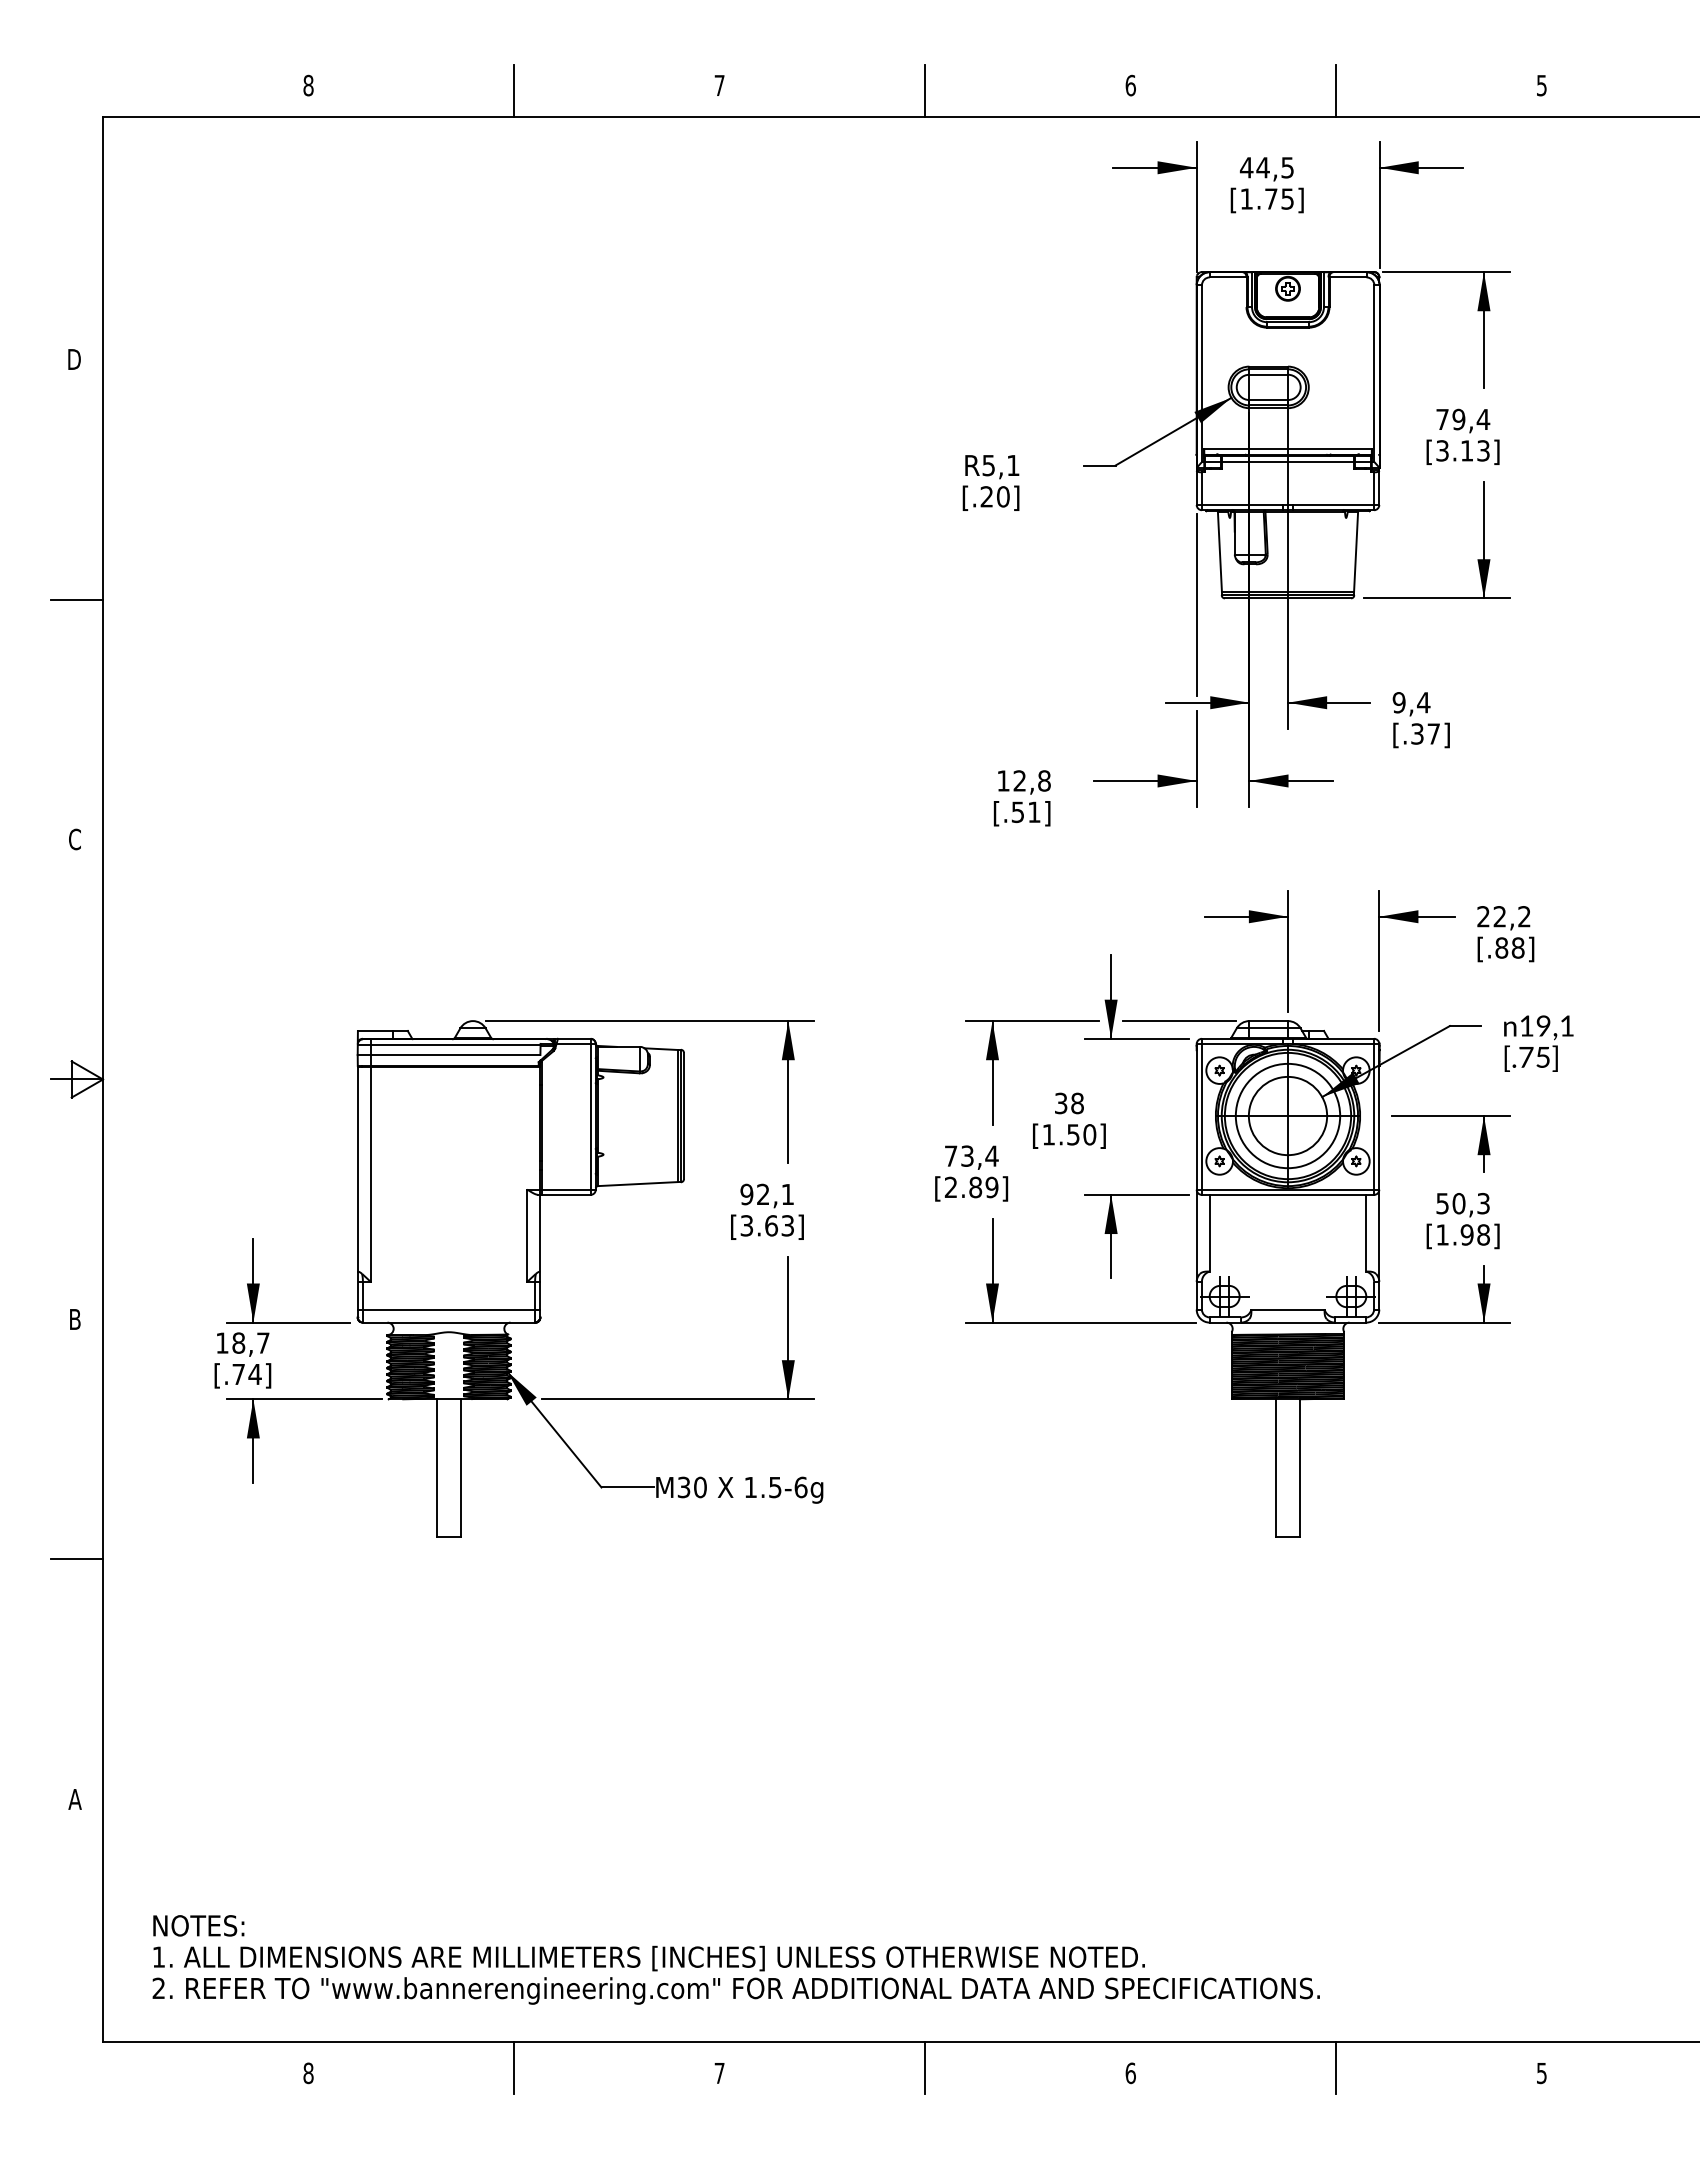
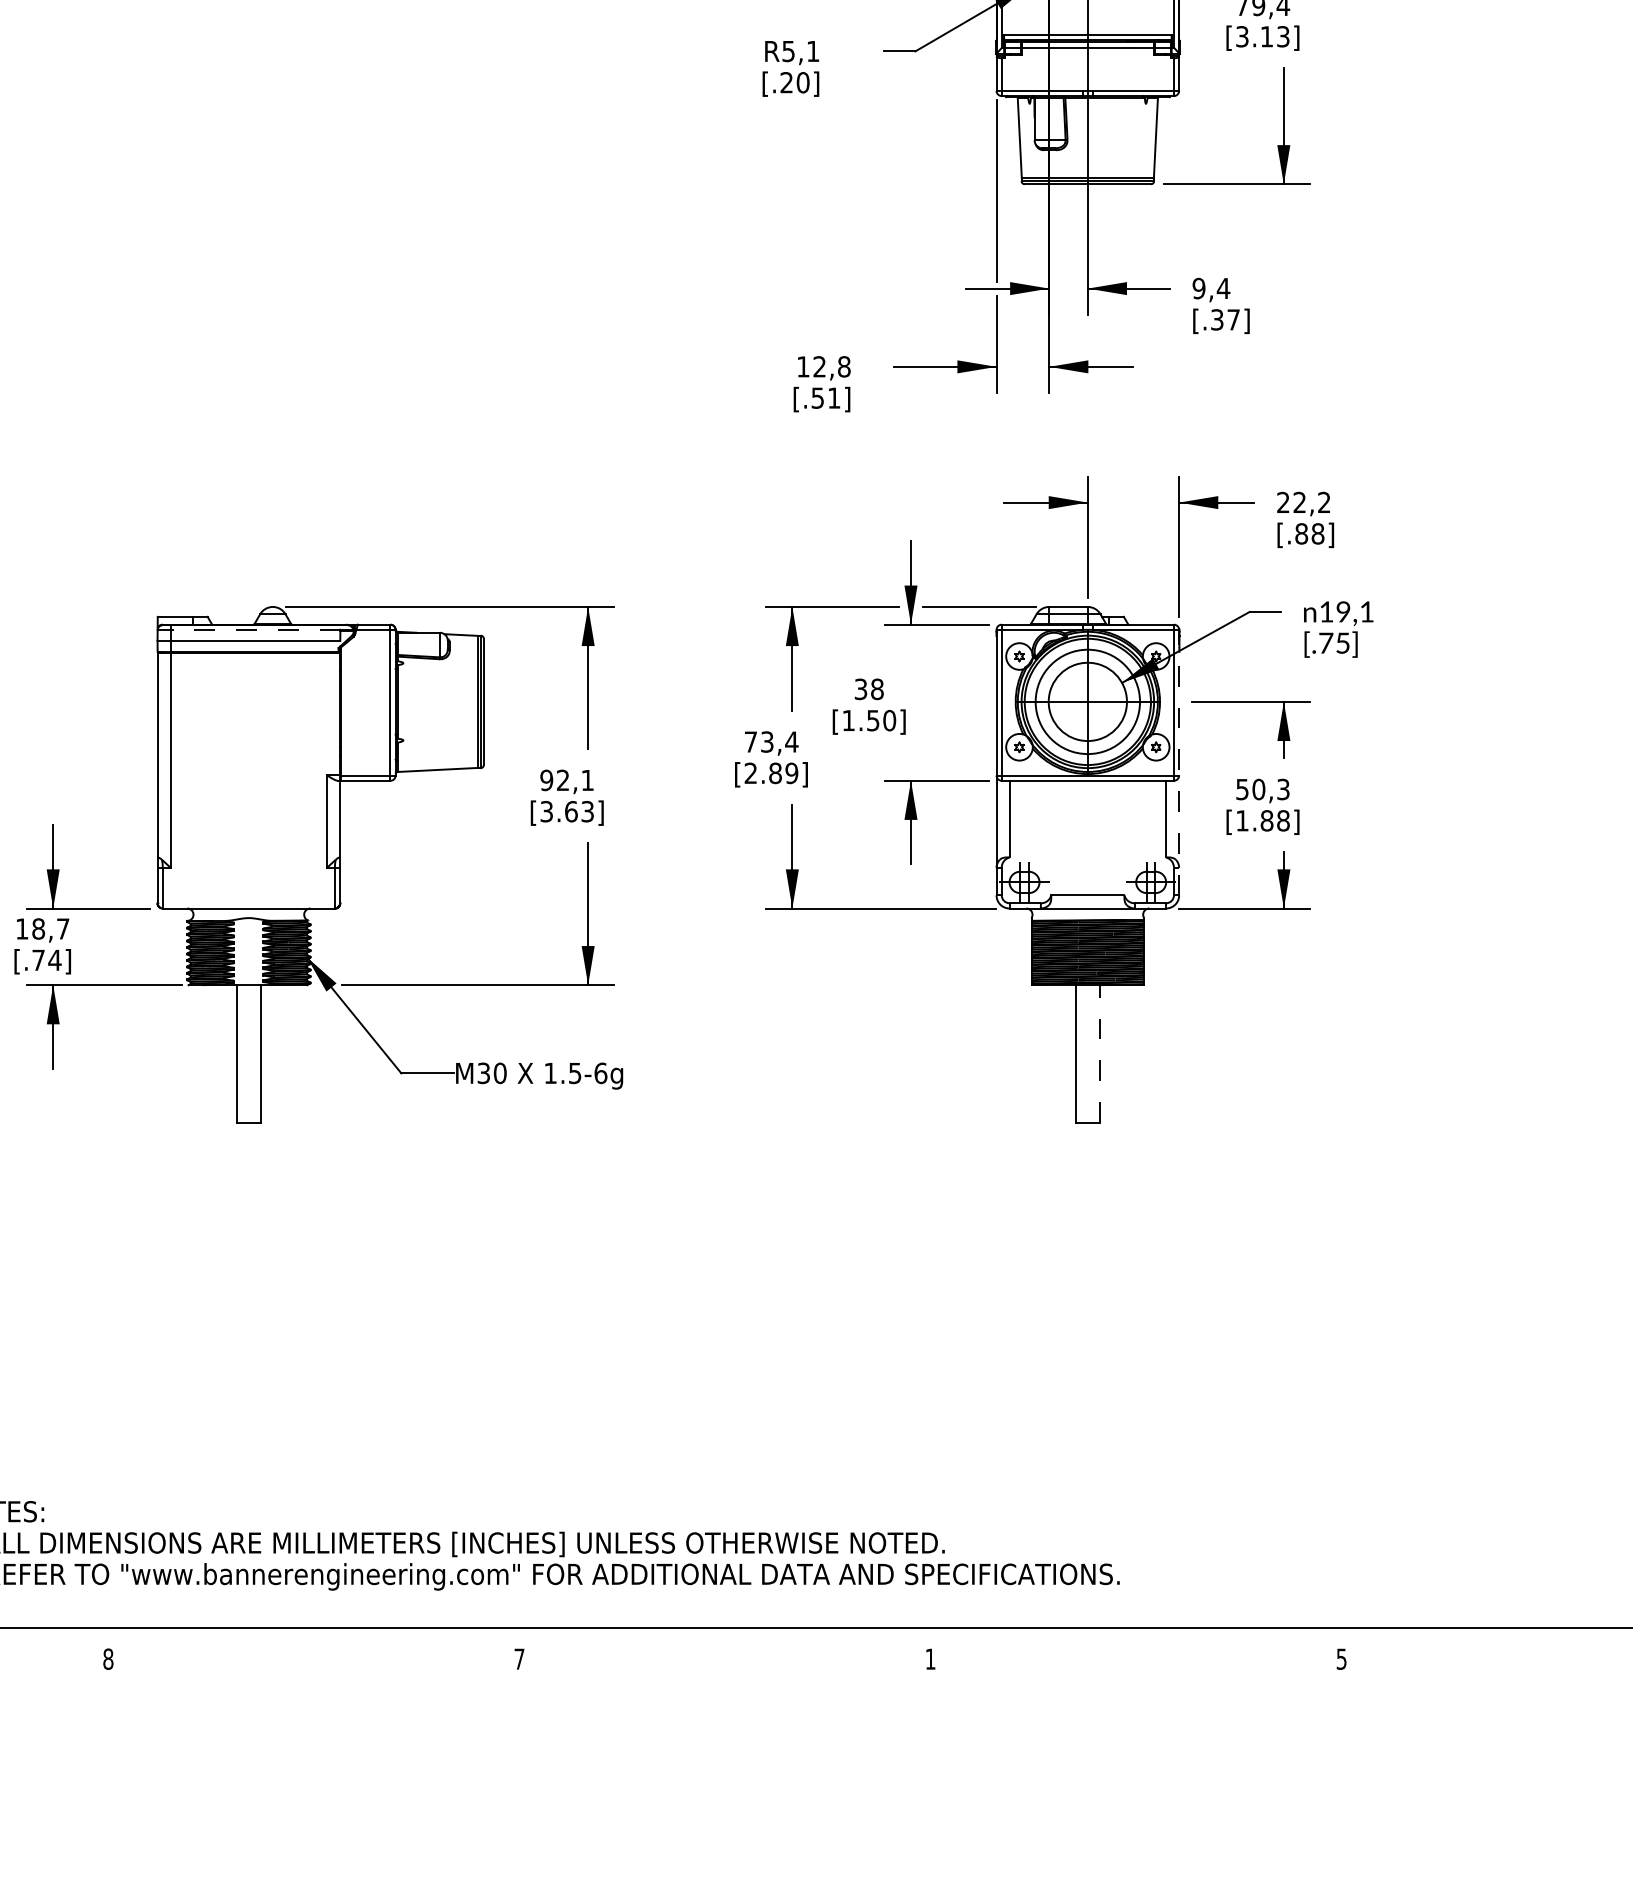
line: (448, 1044) -> (248, 630), solid -> dashed
line: (1379, 1176) -> (1179, 762), solid -> dashed
text: (1466, 1234) -> (1266, 820), [1.98] -> [1.88]
line: (448, 1309) -> (248, 895), removed
line: (1300, 1468) -> (1100, 1054), solid -> dashed
line: (514, 2068) -> (314, 1654), removed
line: (925, 2068) -> (725, 1654), removed
line: (1336, 2068) -> (1136, 1654), removed
text: (1130, 2073) -> (930, 1659), 6 -> 1

